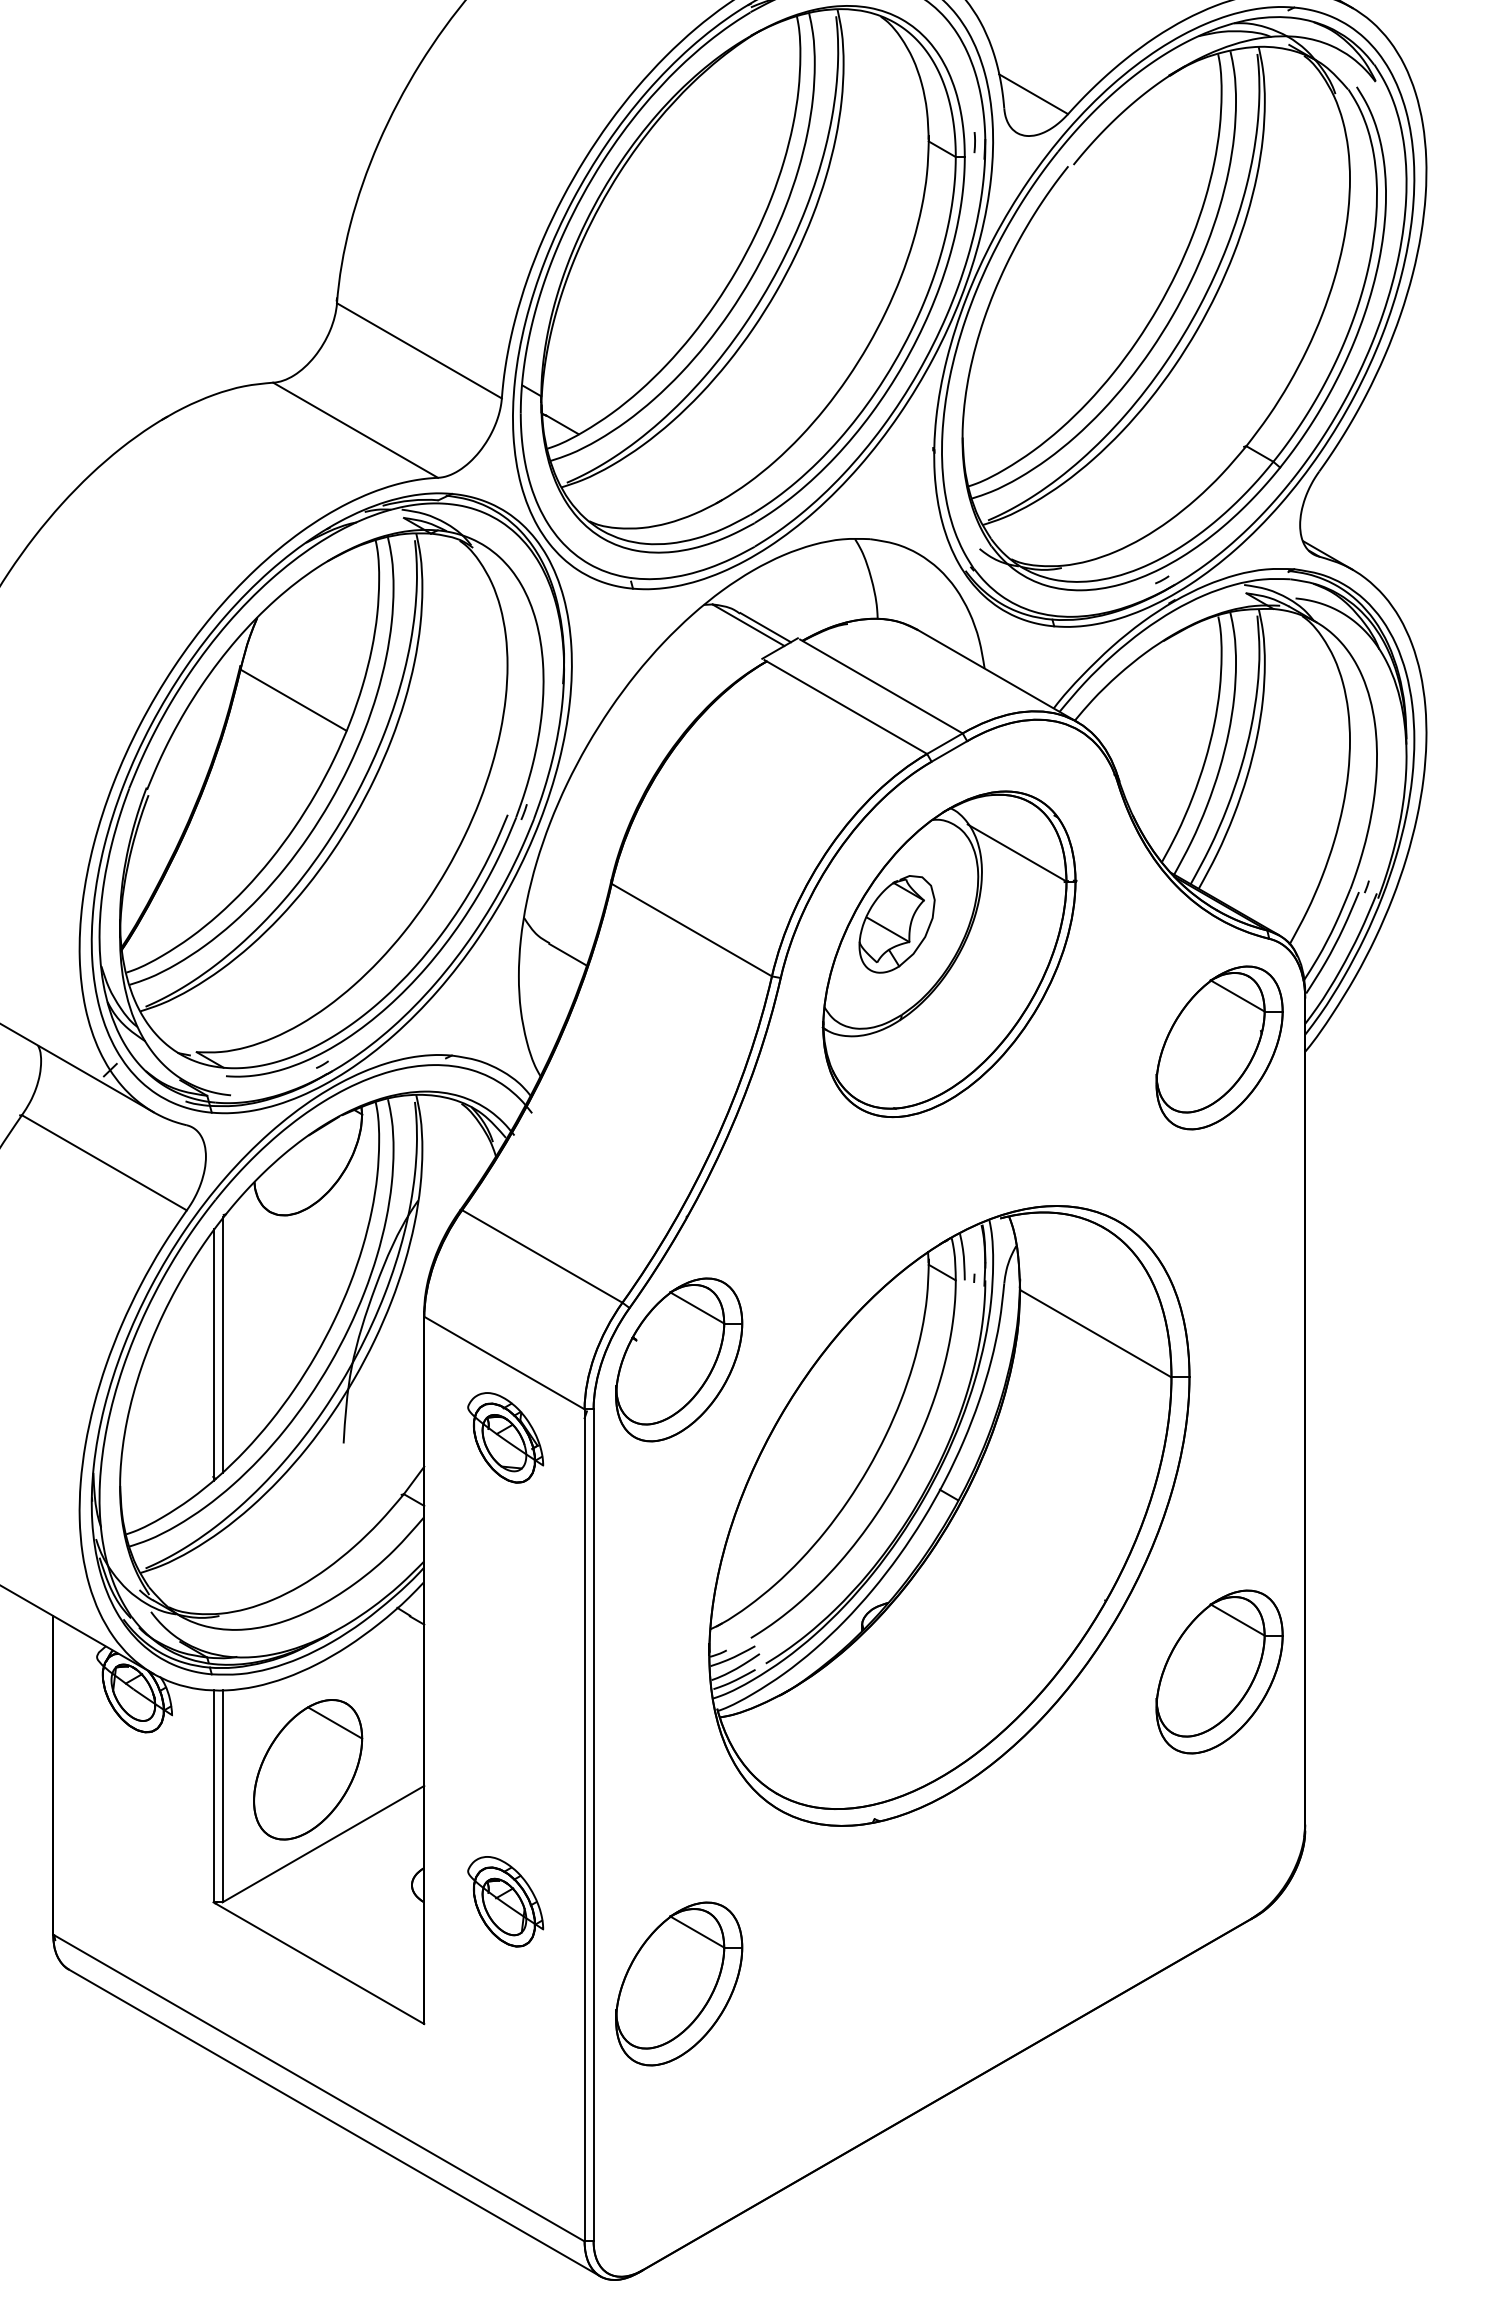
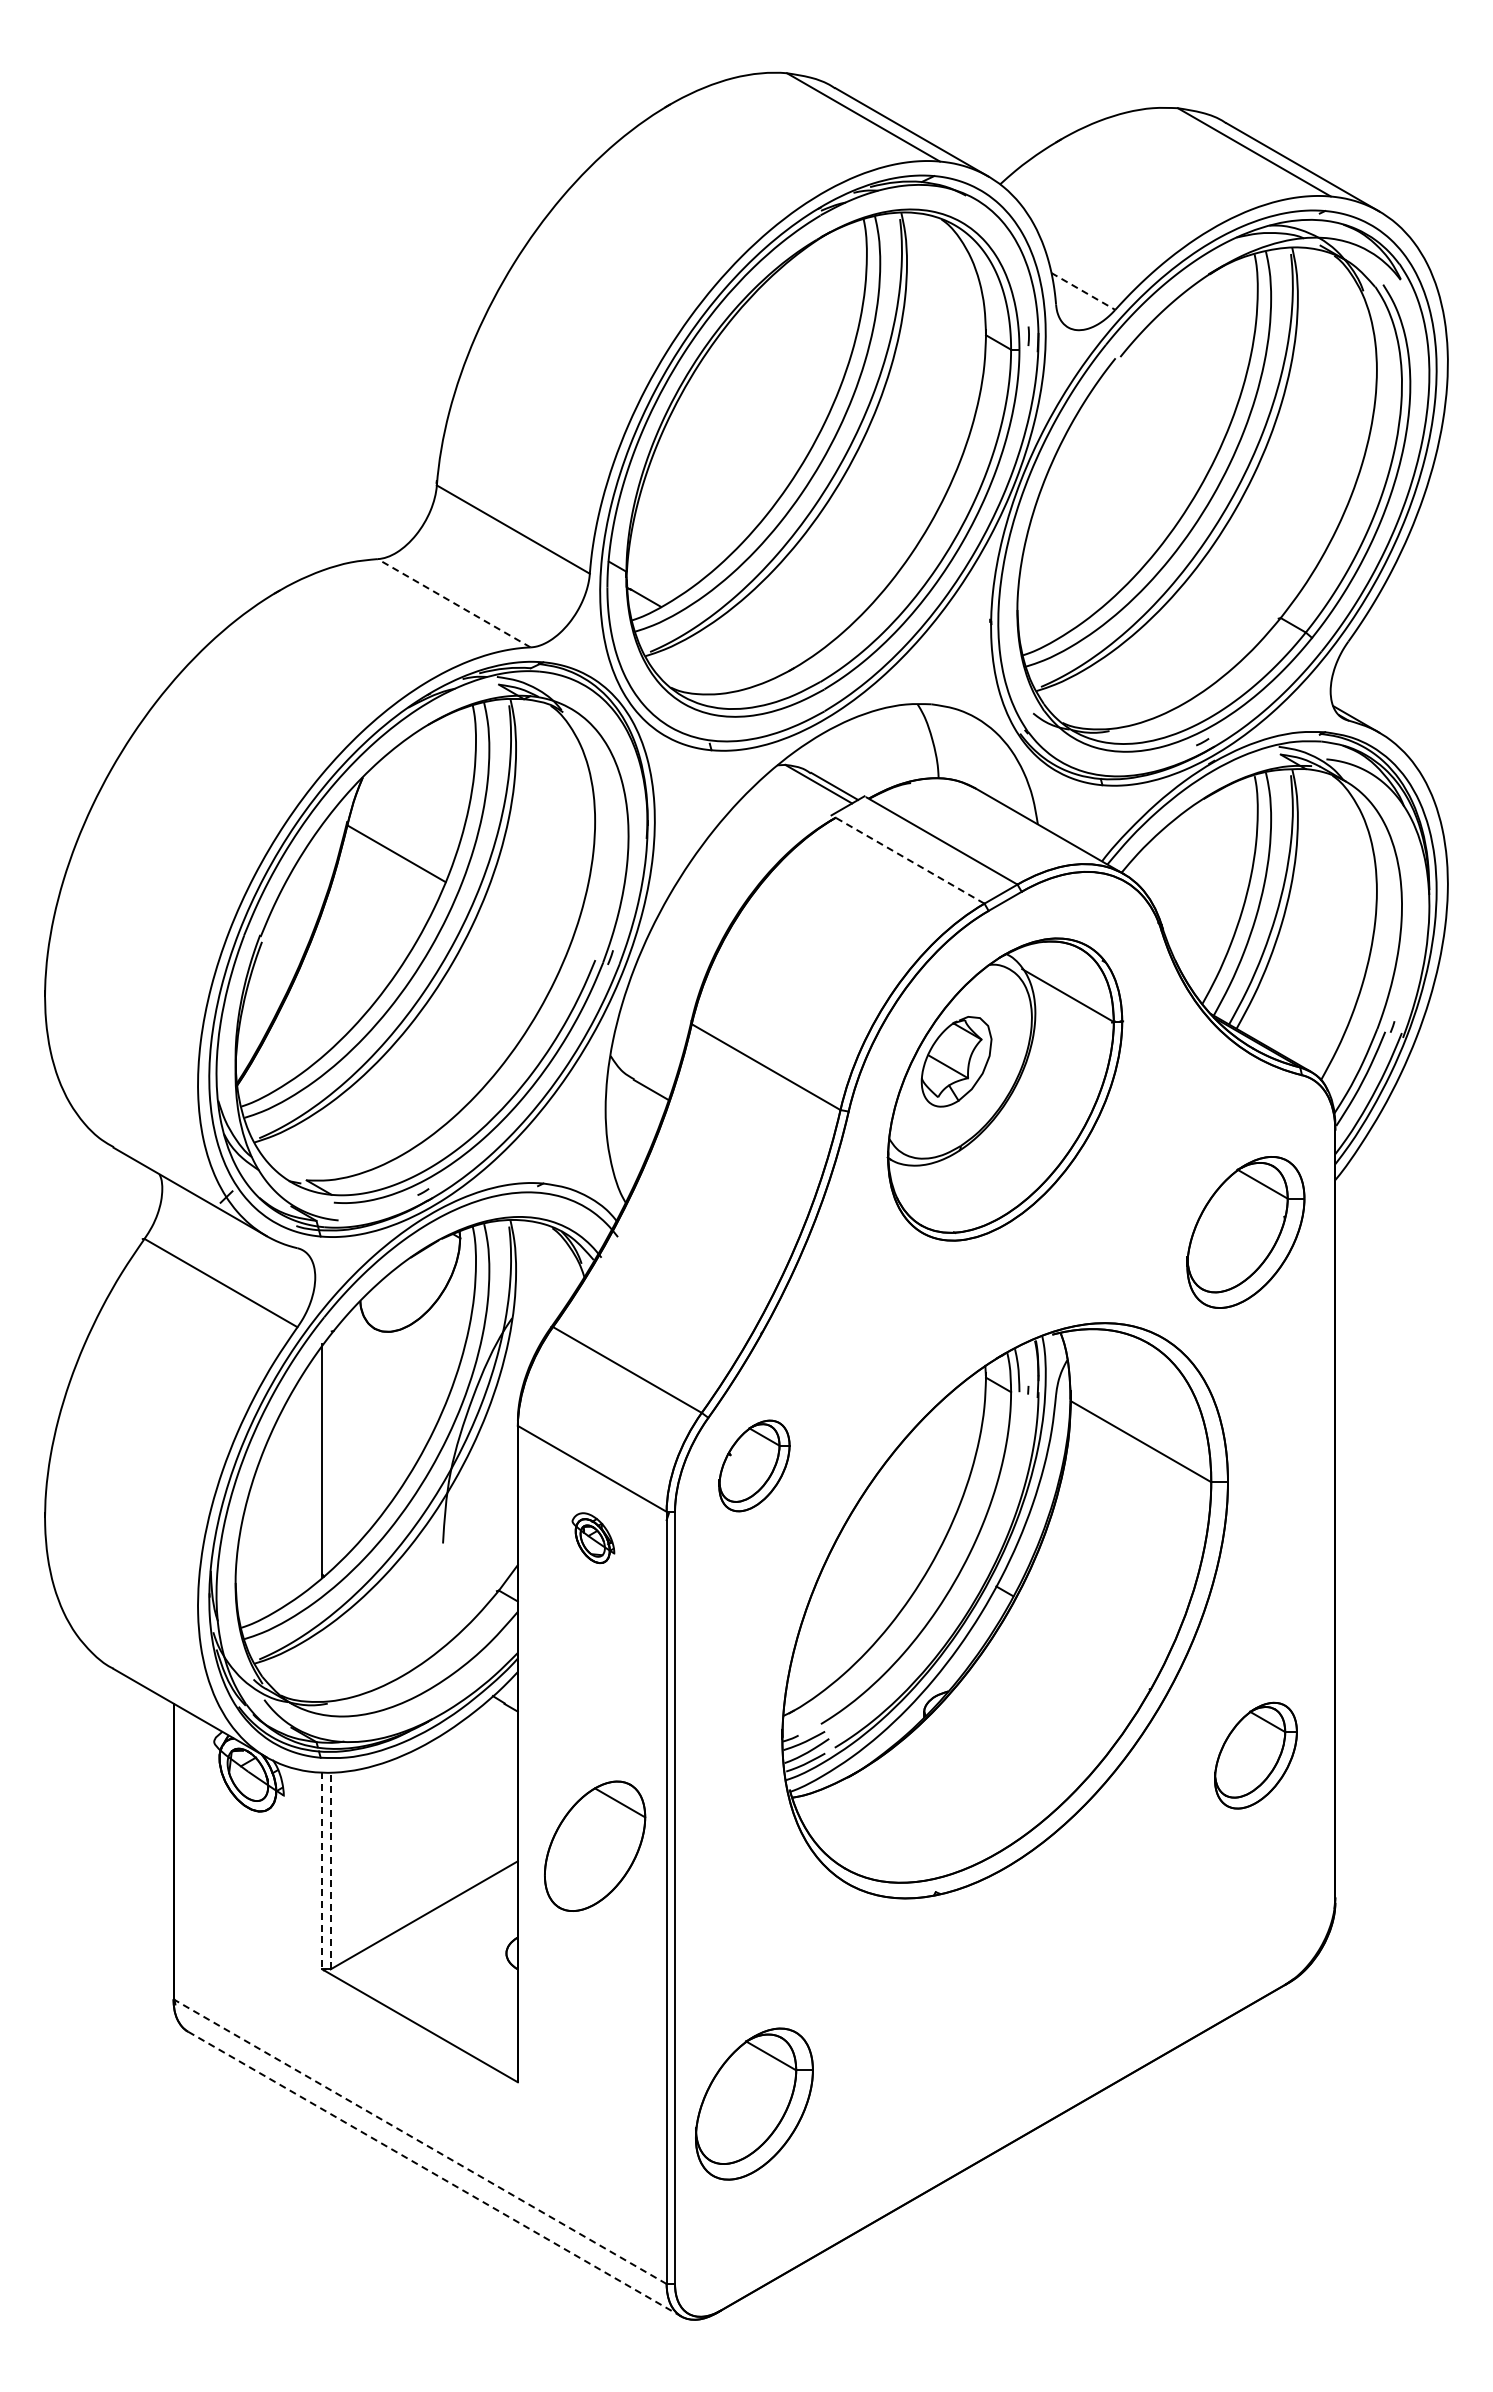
line: (1033, 94) -> (1083, 291), solid -> dashed
line: (354, 430) -> (453, 603), solid -> dashed
line: (845, 706) -> (908, 859), solid -> dashed
part: (1219, 1047) -> (1245, 1232), moved
line: (222, 1344) -> (330, 1451), removed
part: (679, 1359) -> (754, 1465), size x0.6
part: (505, 1436) -> (593, 1537), size x0.6
part: (1219, 1671) -> (1255, 1755), size x0.7
part: (308, 1768) -> (595, 1845), moved
line: (213, 1795) -> (322, 1870), solid -> dashed
line: (222, 1795) -> (330, 1870), solid -> dashed
part: (505, 1901) -> (593, 1968), removed
part: (679, 1983) -> (754, 2103), moved
line: (319, 2087) -> (420, 2141), solid -> dashed
line: (334, 2123) -> (434, 2174), solid -> dashed

